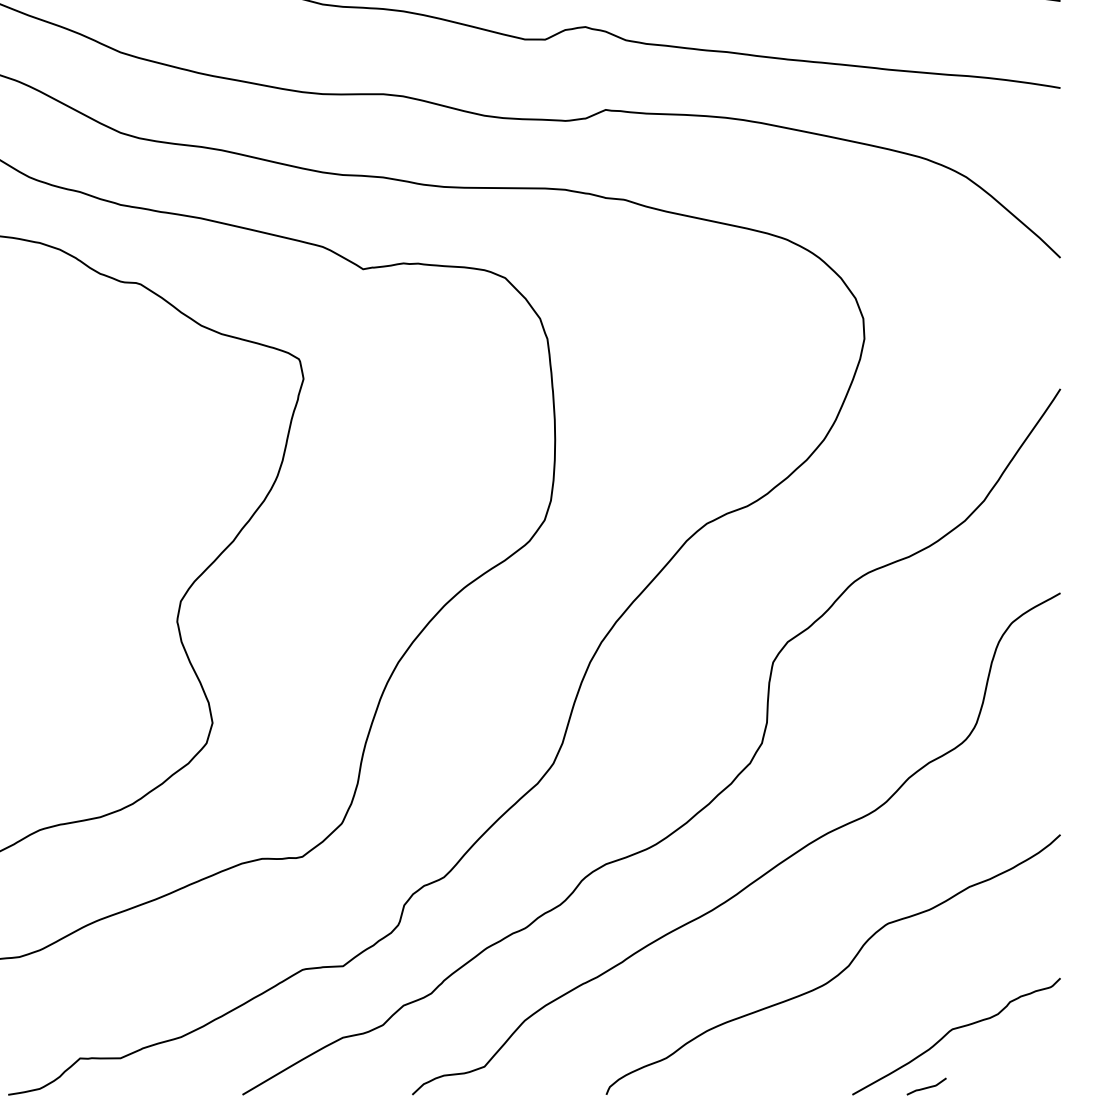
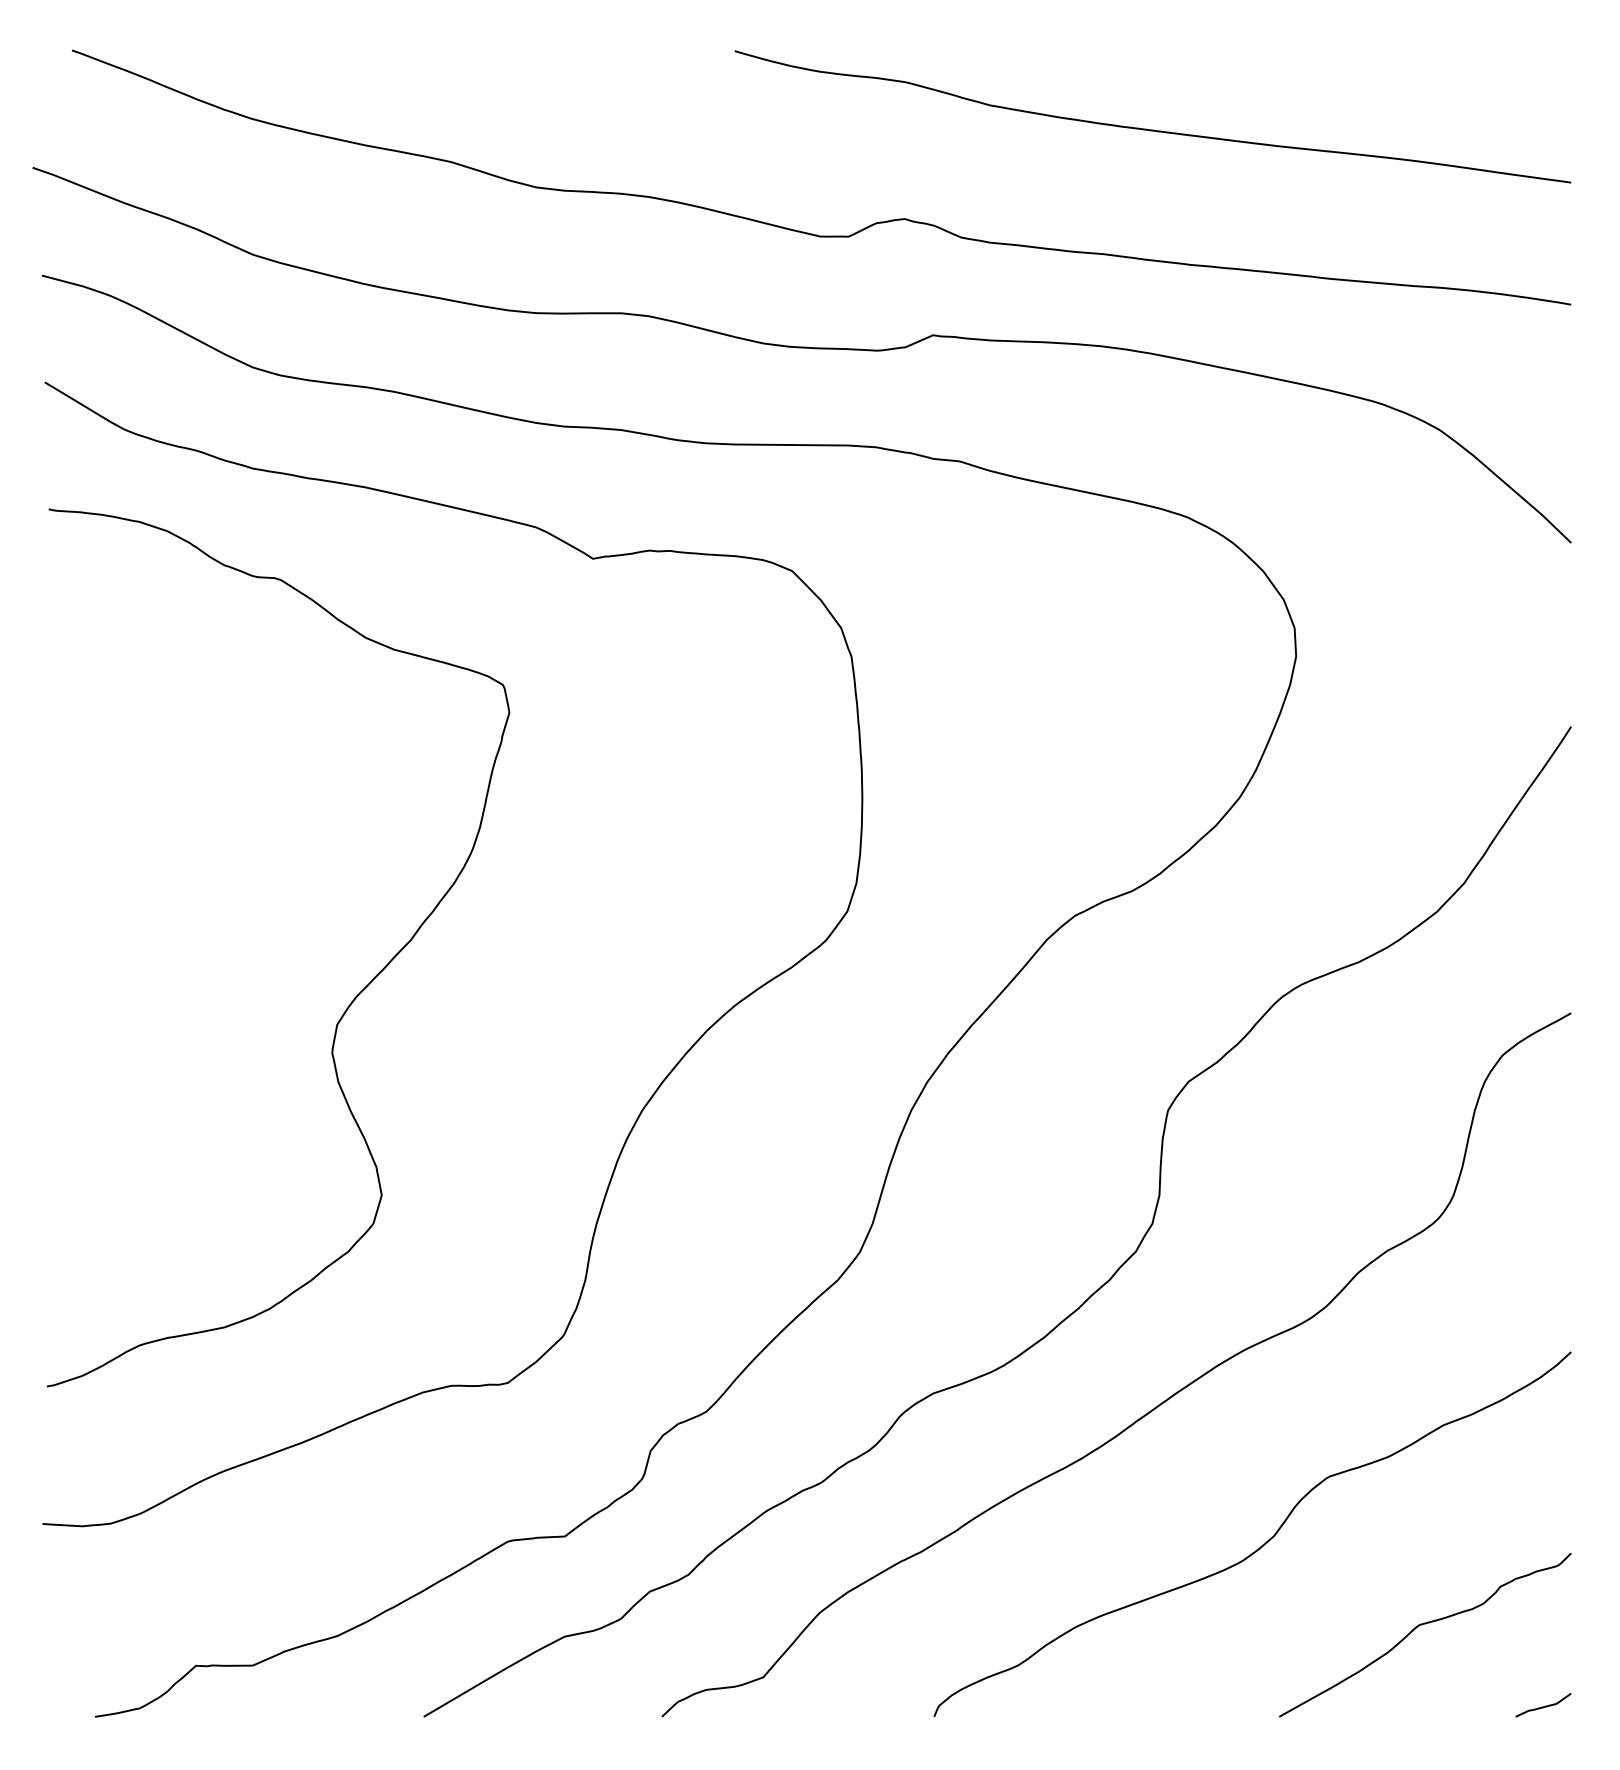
curve: (926, 1087) -> (1543, 1706), moved

